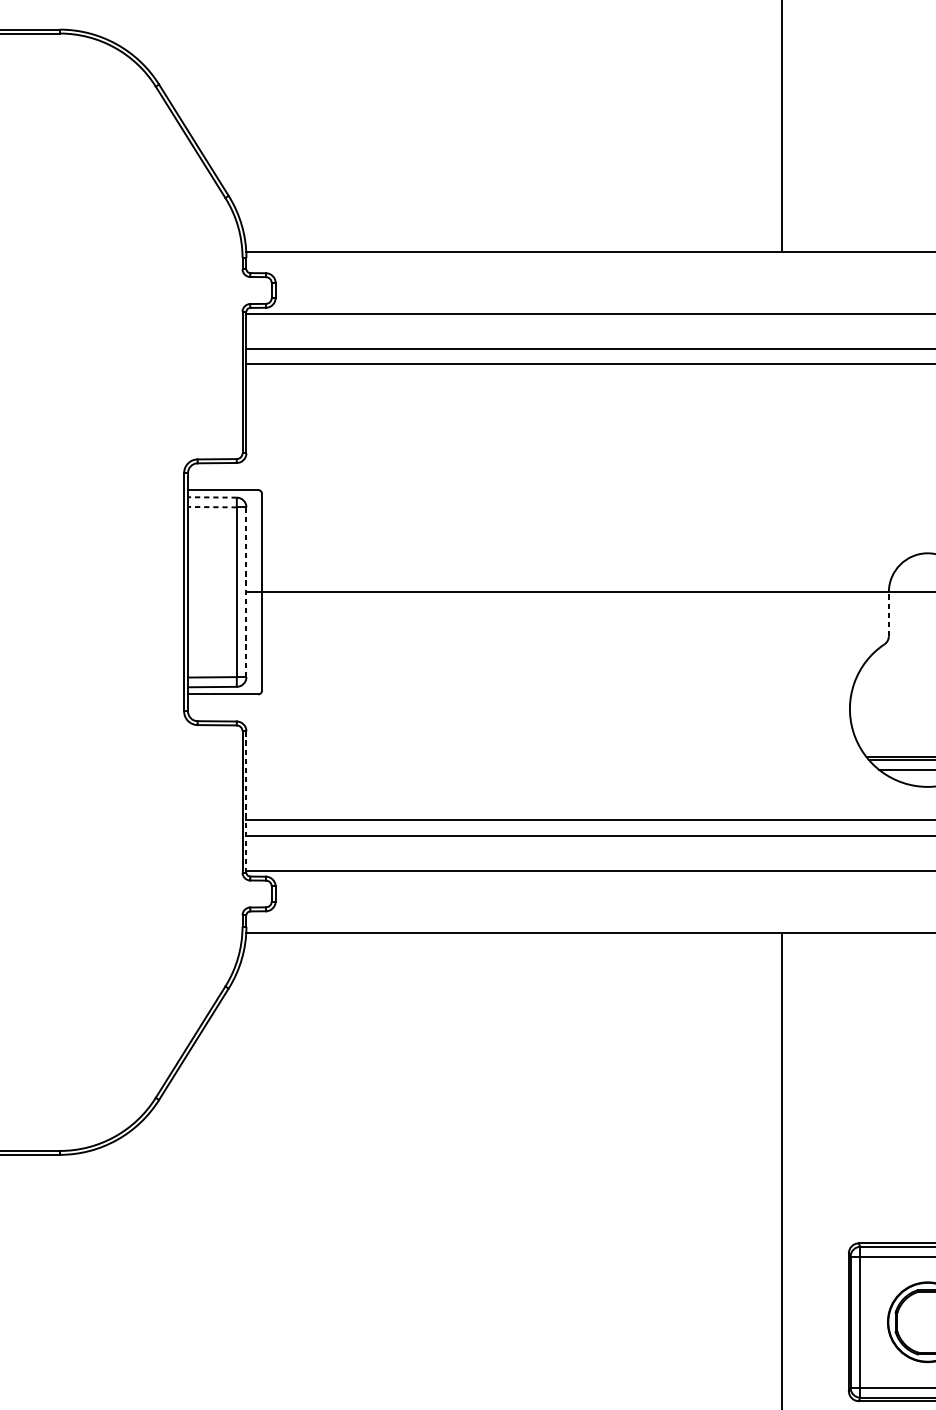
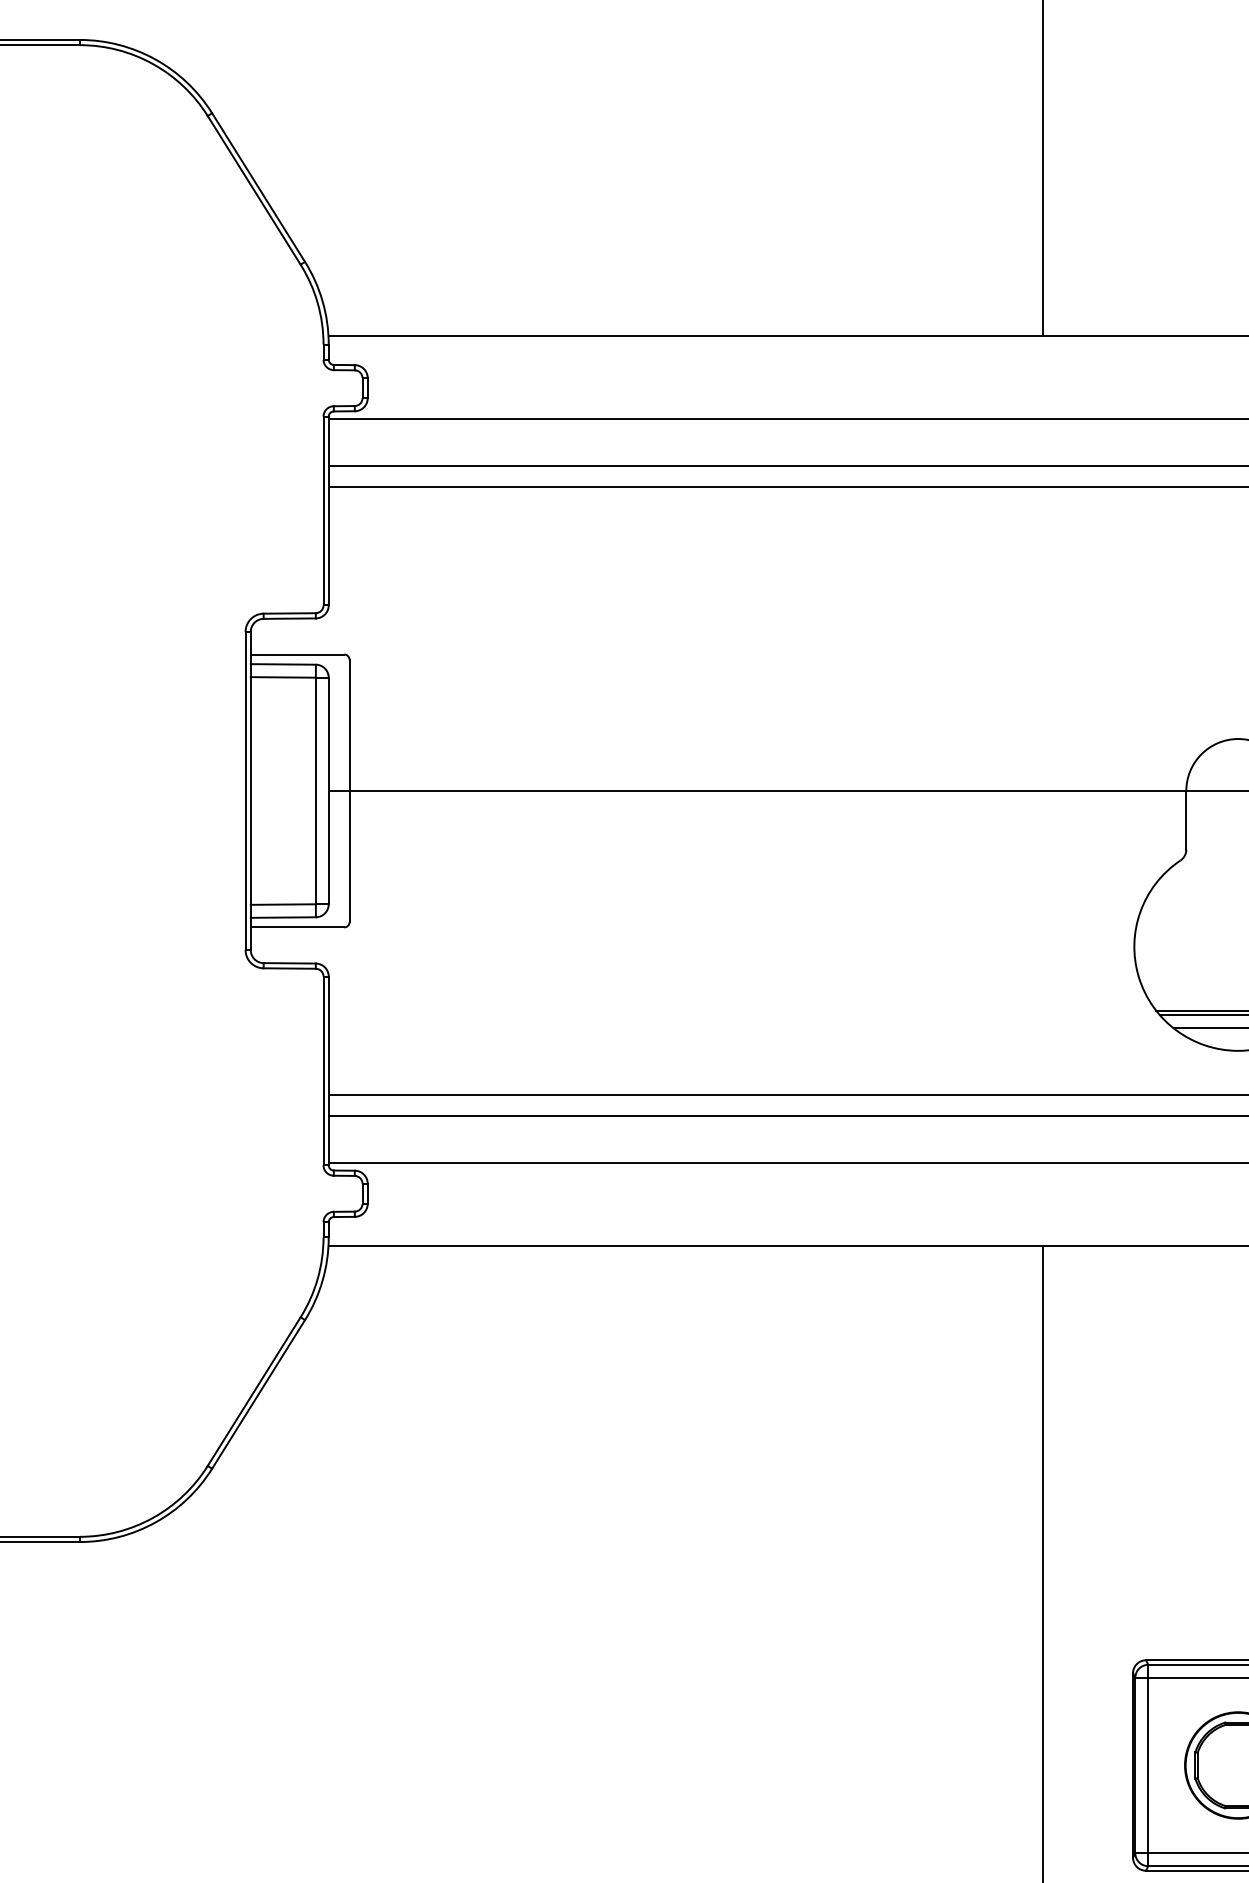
line: (212, 497) -> (283, 664), dashed -> solid
line: (212, 507) -> (283, 677), dashed -> solid
line: (246, 592) -> (328, 791), dashed -> solid
line: (888, 613) -> (1186, 819), dashed -> solid
line: (246, 802) -> (328, 1071), dashed -> solid

